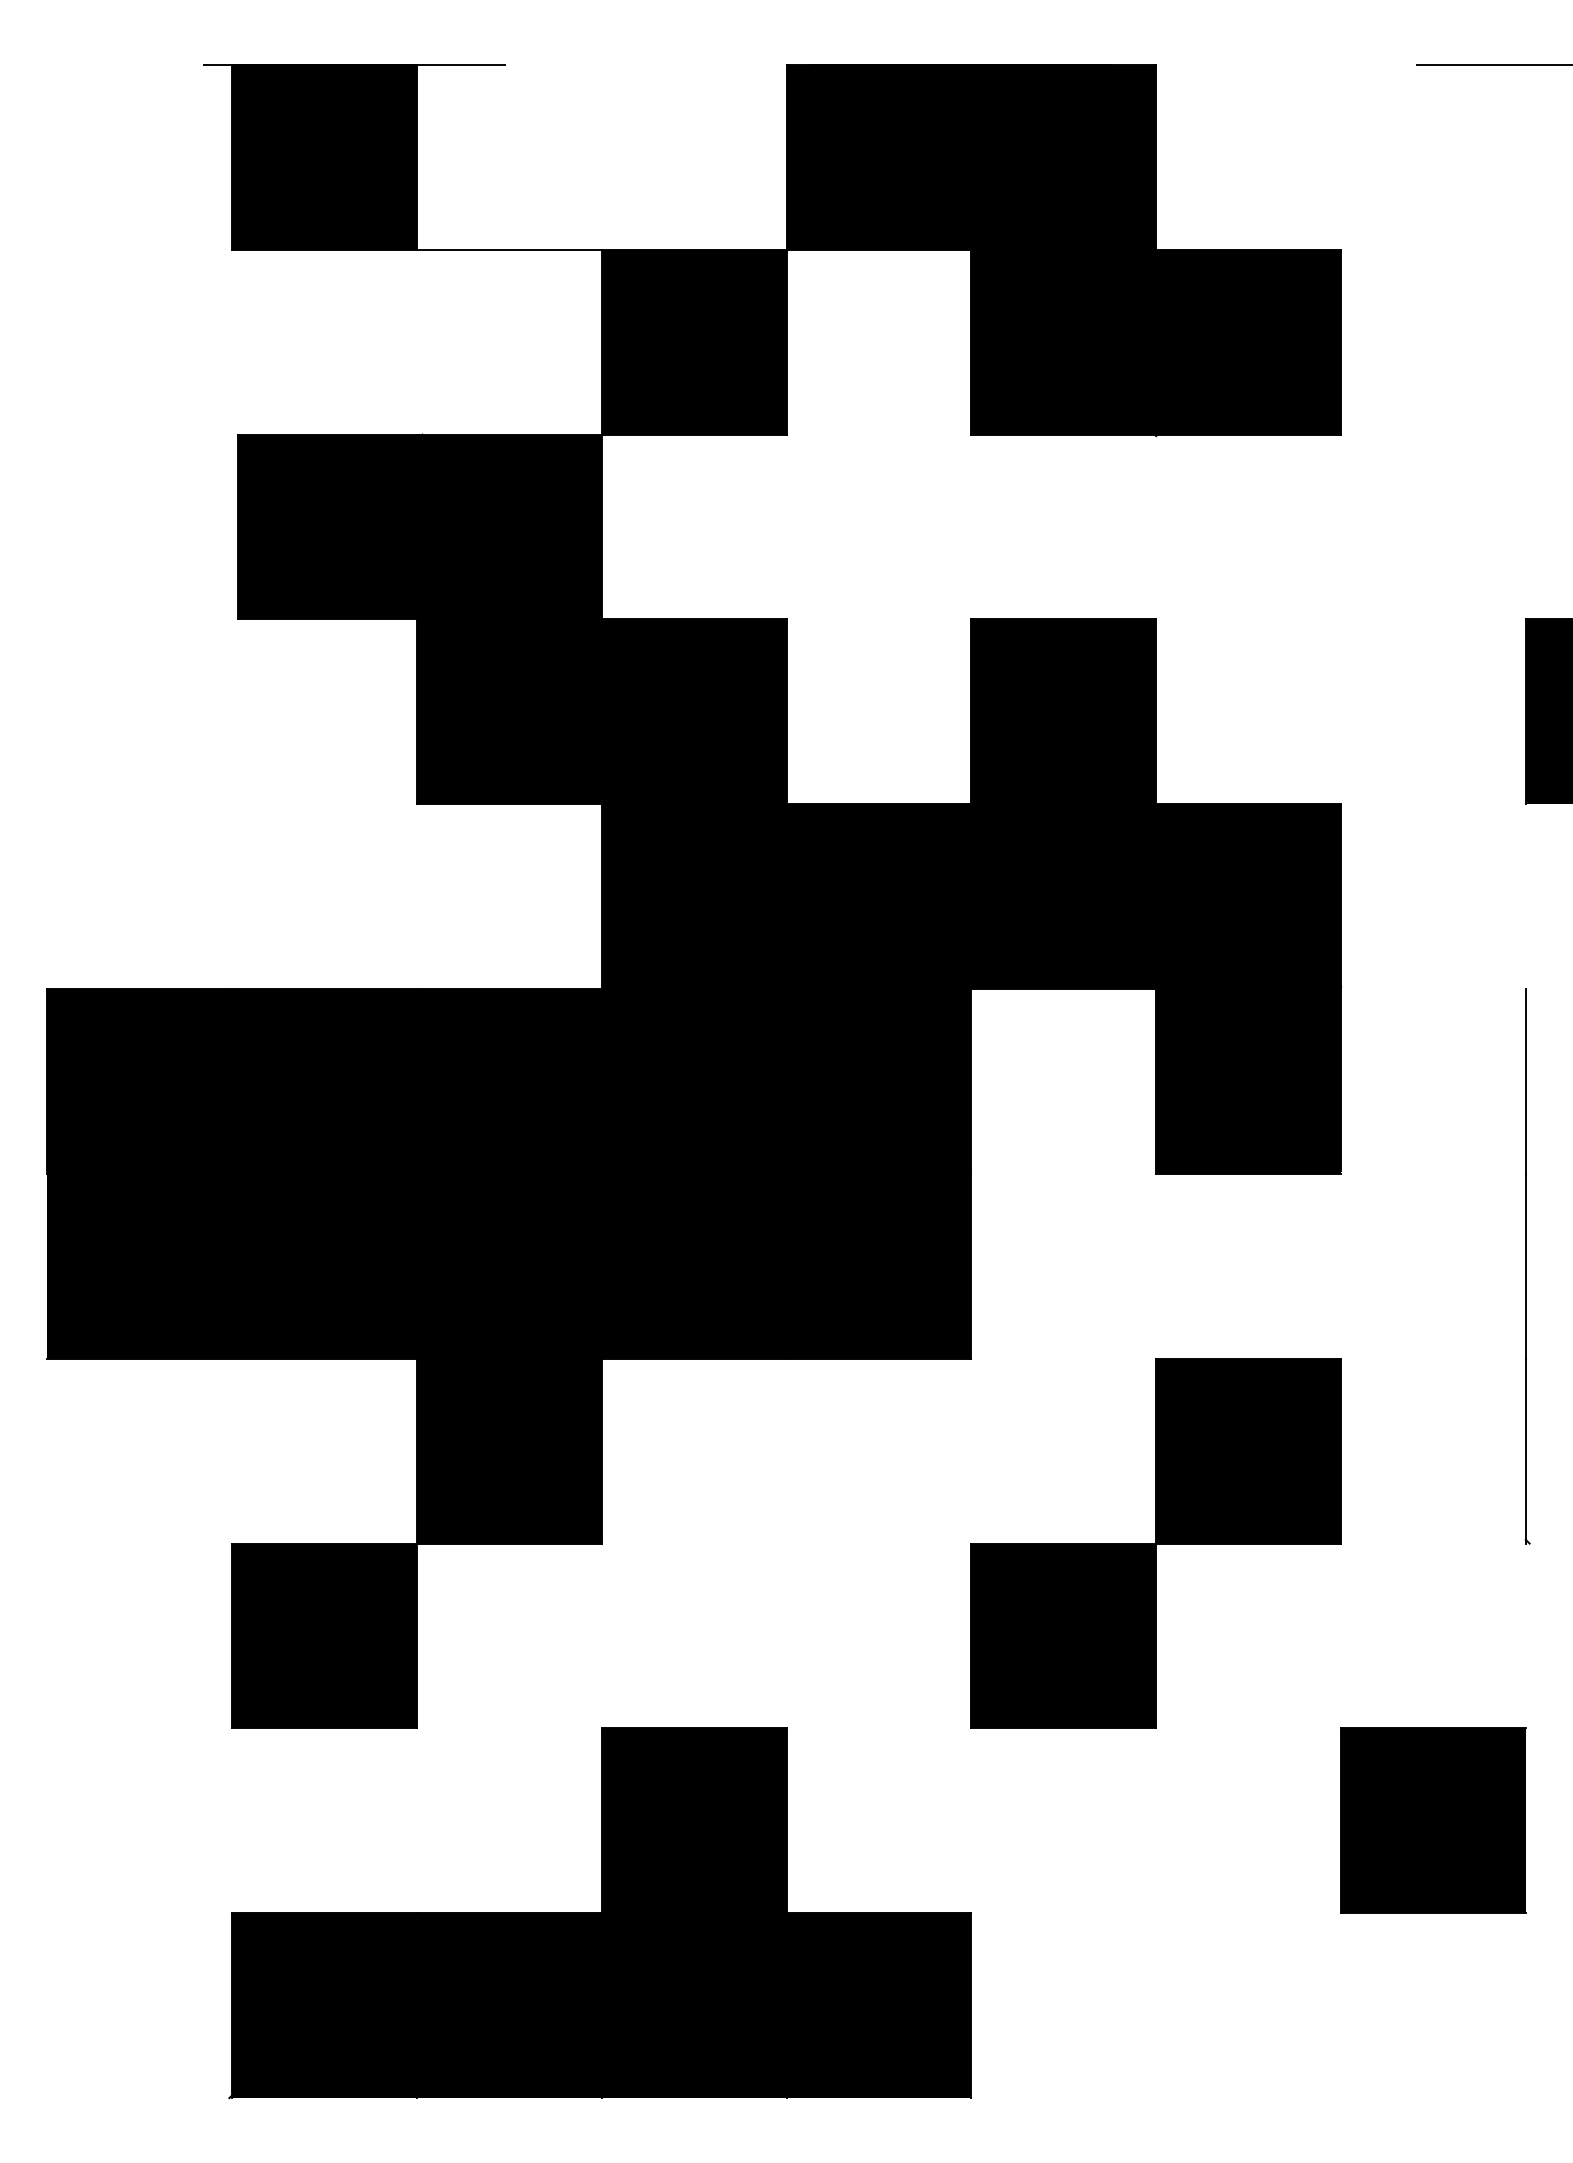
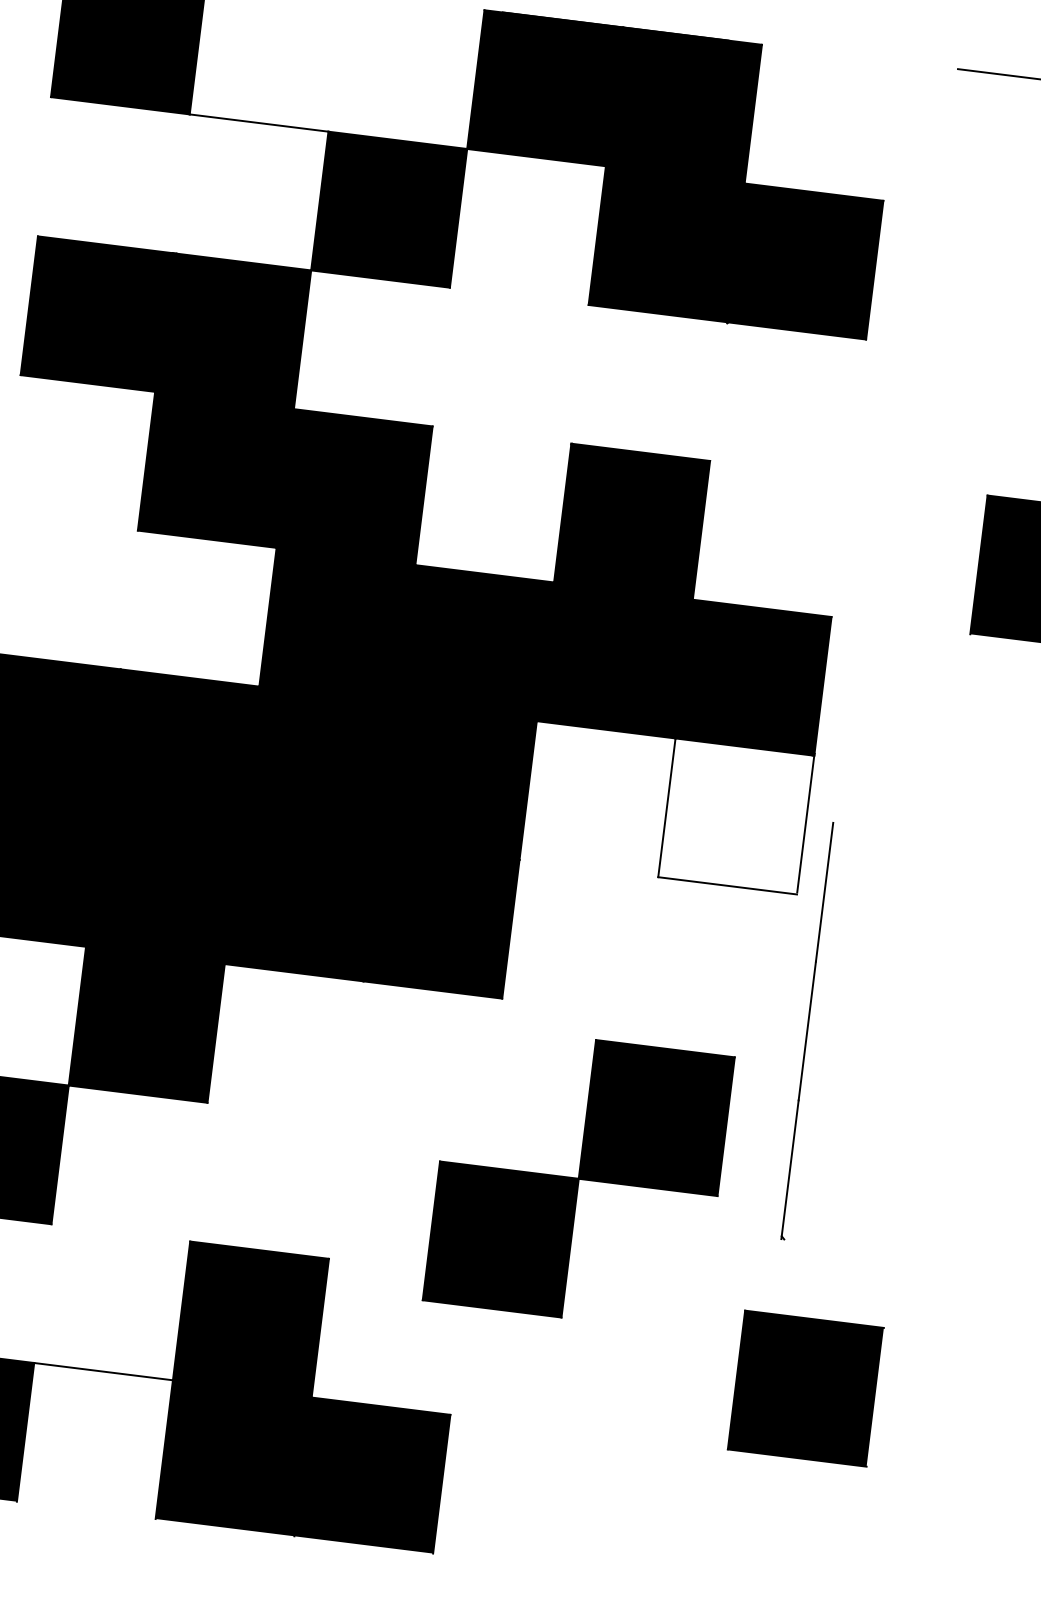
fill: (1248, 1081) -> (736, 816), removed
part: (1527, 1266) -> (808, 1031), moved
part: (1155, 1543) -> (578, 1178), moved
fill: (508, 2005) -> (94, 1440), removed

